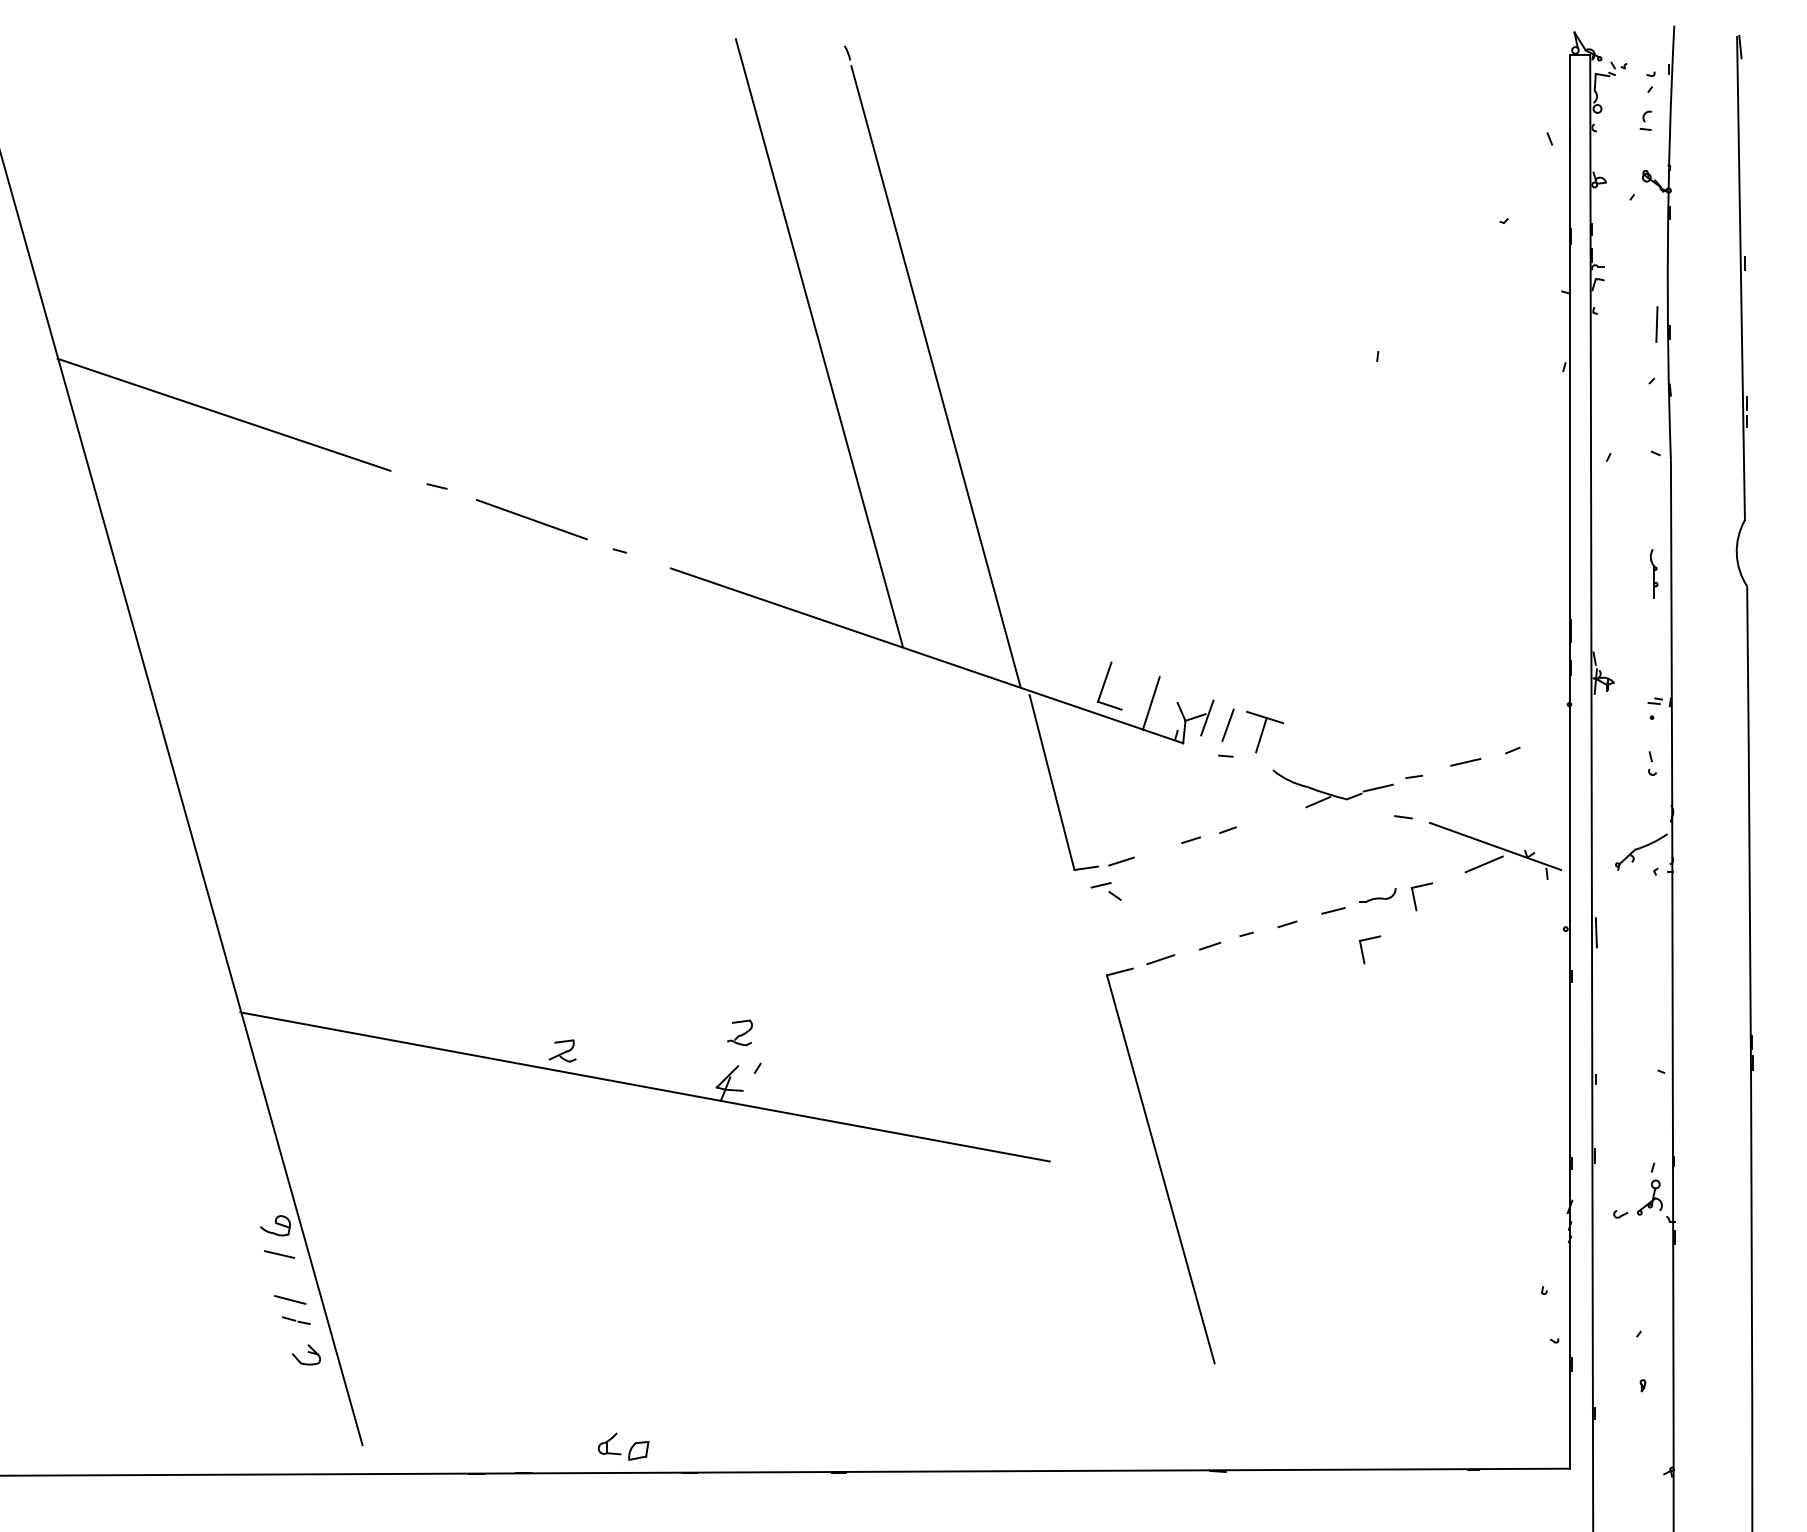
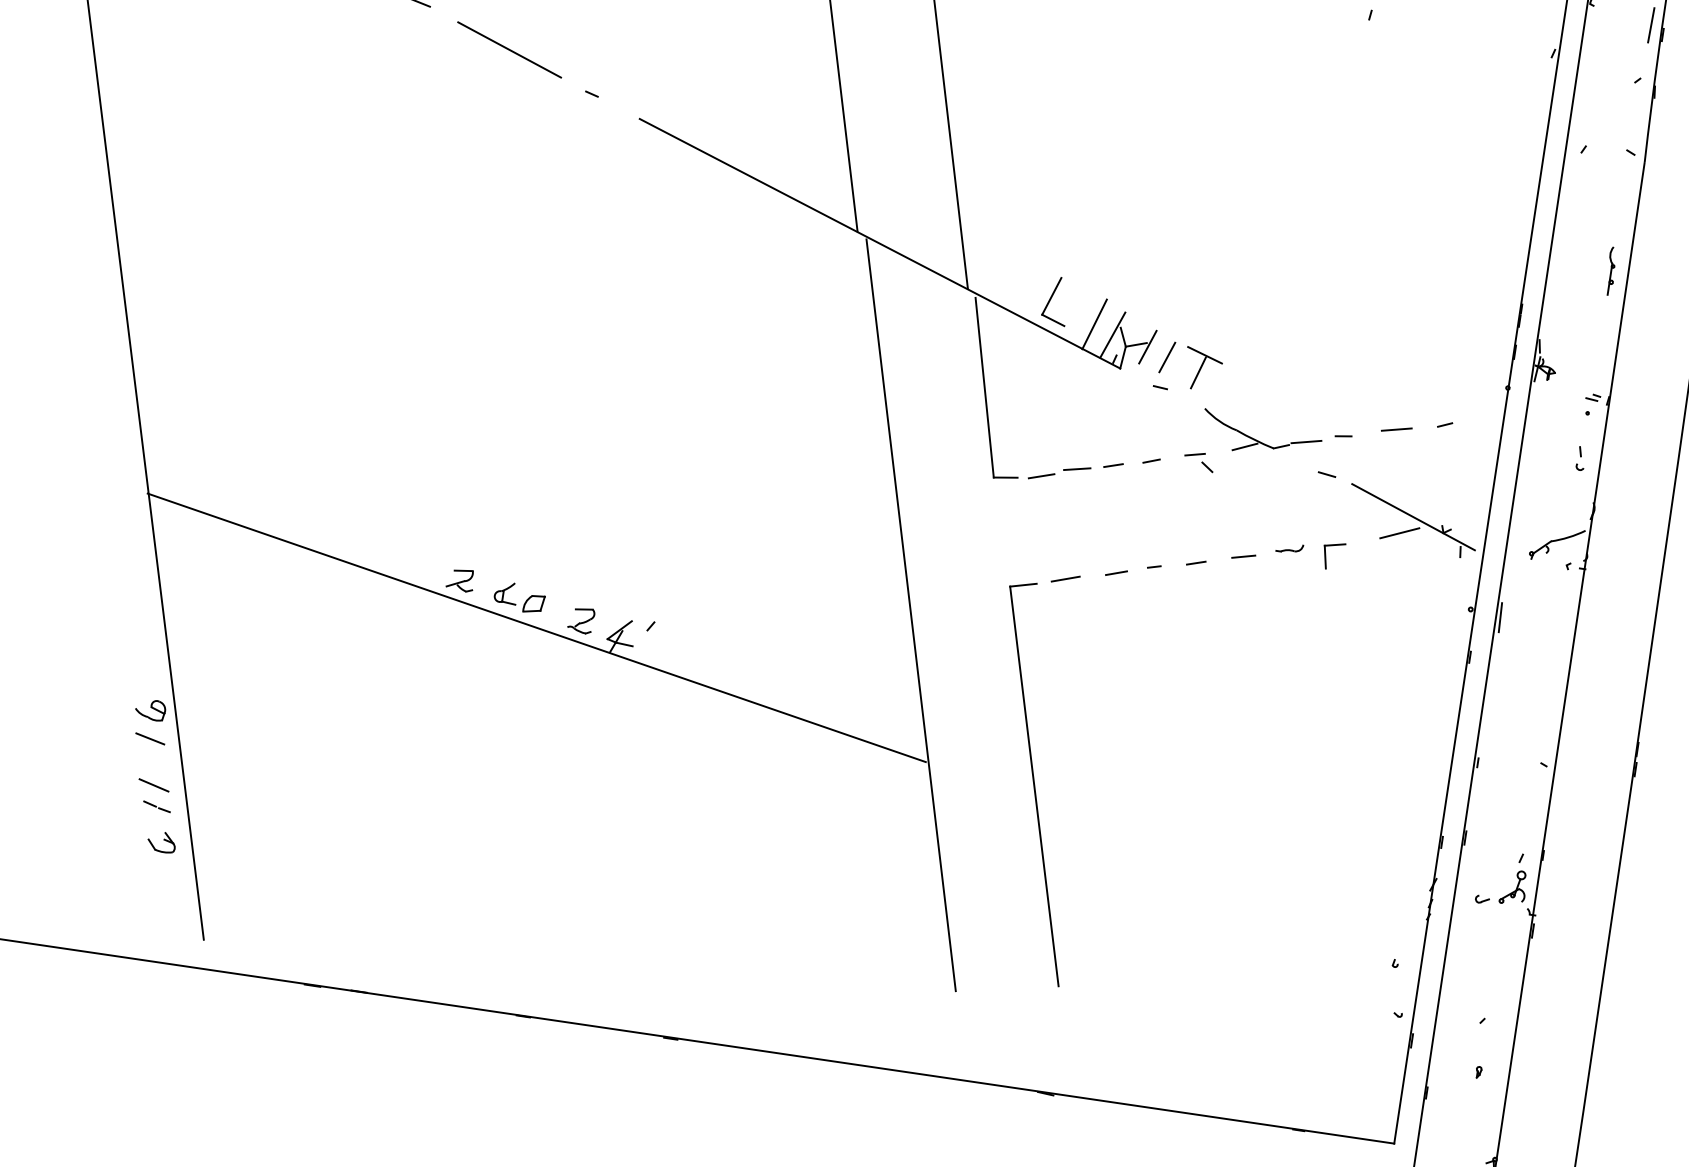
line: (1170, 711) -> (1112, 335), added
line: (1155, 849) -> (1076, 469), added
part: (1105, 891) -> (1198, 461), moved
part: (1377, 895) -> (1289, 548), size x0.71
part: (1363, 952) -> (1267, 602), removed
line: (1013, 1018) -> (911, 615), added
part: (739, 1032) -> (580, 619), moved
part: (630, 1447) -> (526, 599), moved

